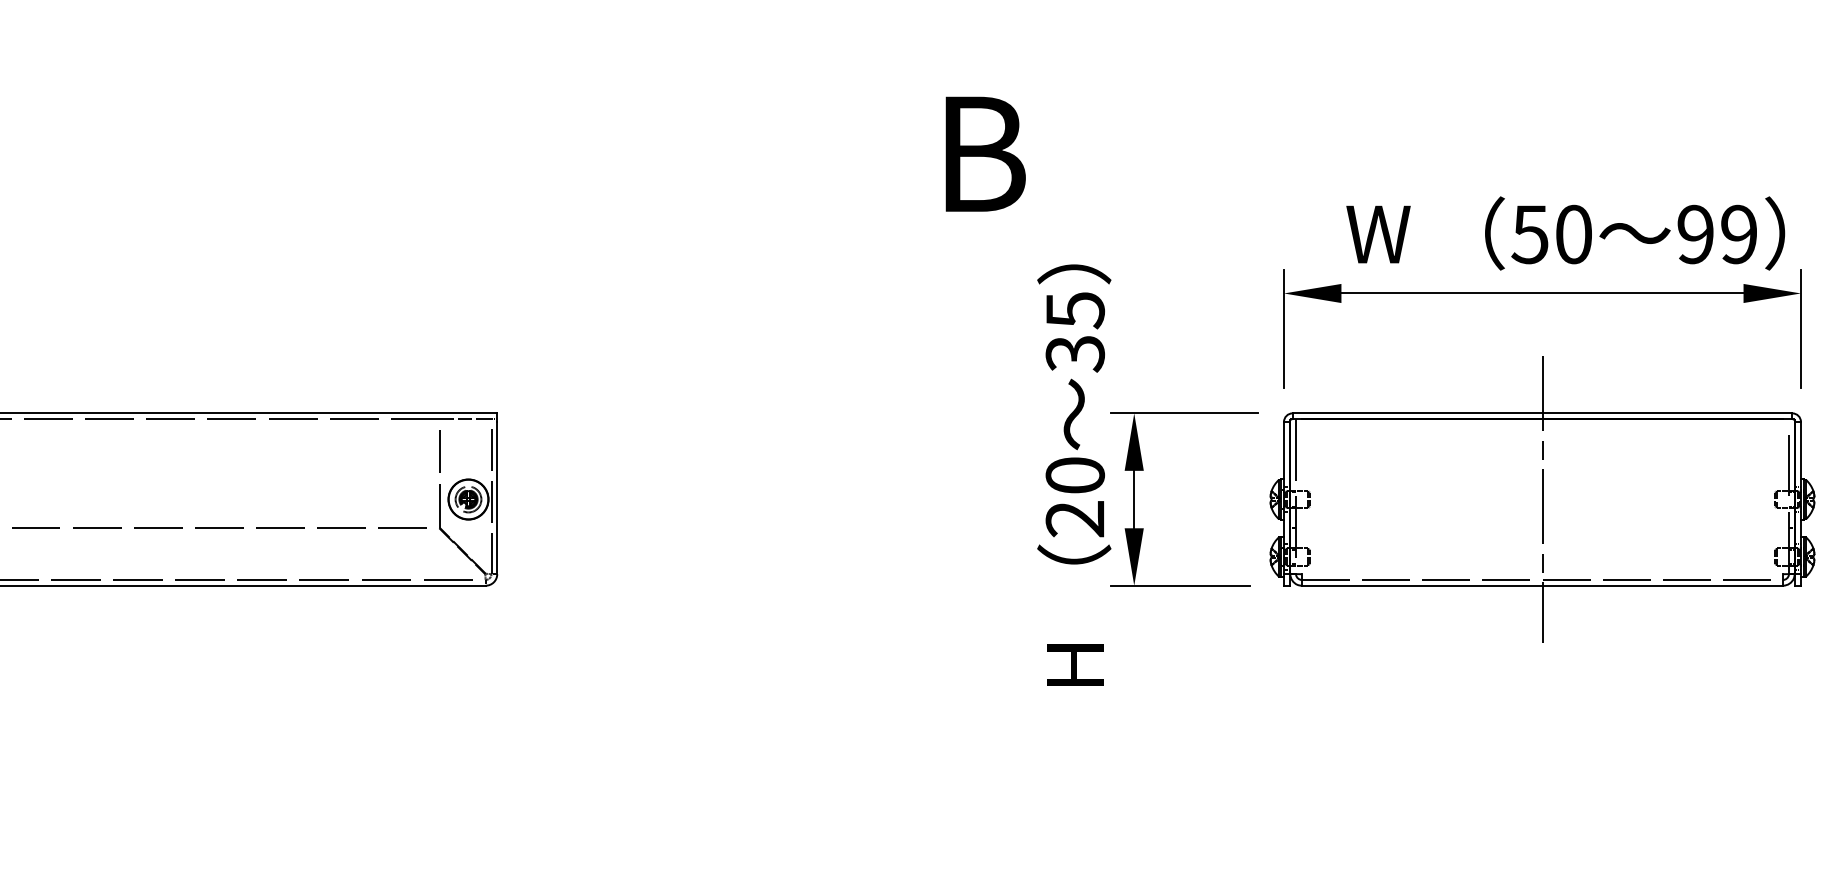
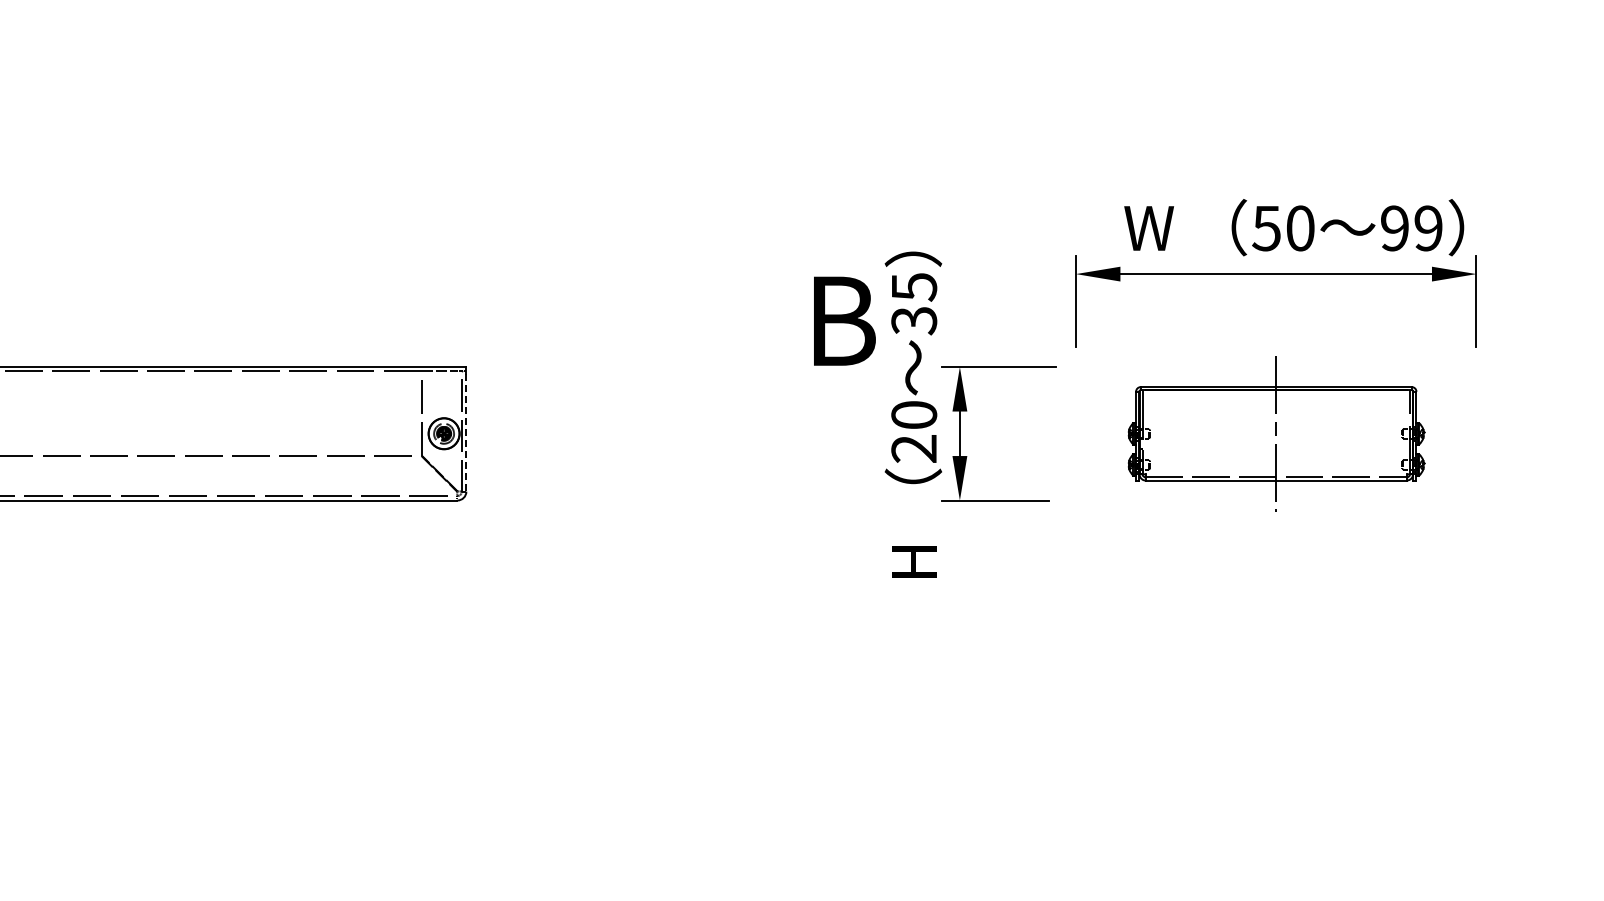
text: (985, 153) -> (844, 320), moved
line: (497, 497) -> (466, 432), solid -> dashed
part: (1542, 499) -> (1276, 433), size x0.7

